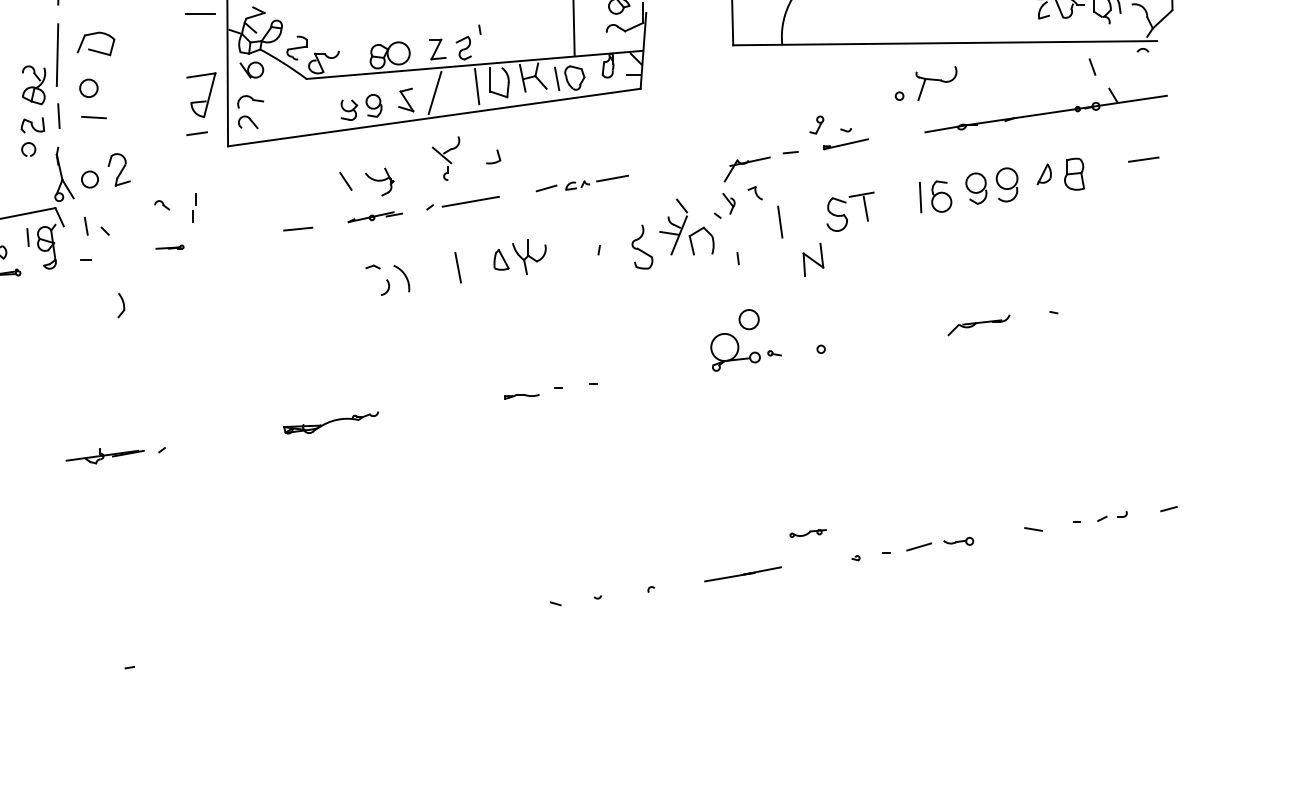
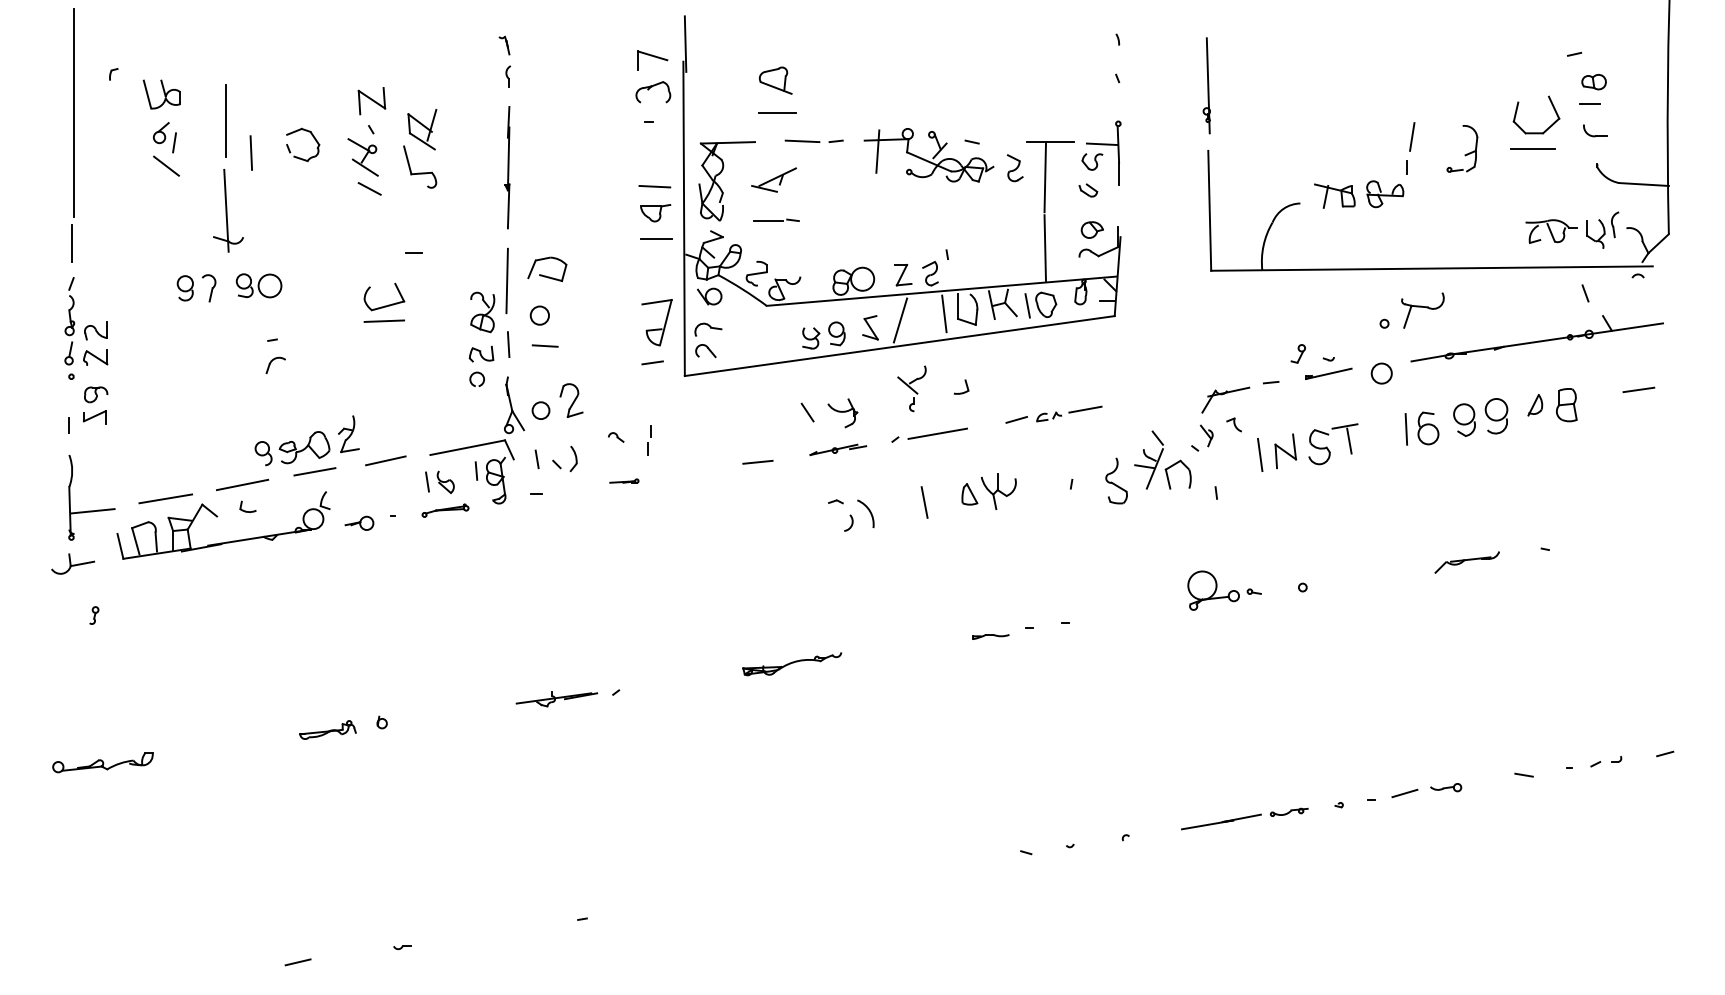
part: (813, 260) -> (1285, 451), moved
part: (121, 305) -> (573, 458), moved
circle: (748, 319) -> (1381, 373), moved
part: (807, 532) -> (1288, 811), moved

